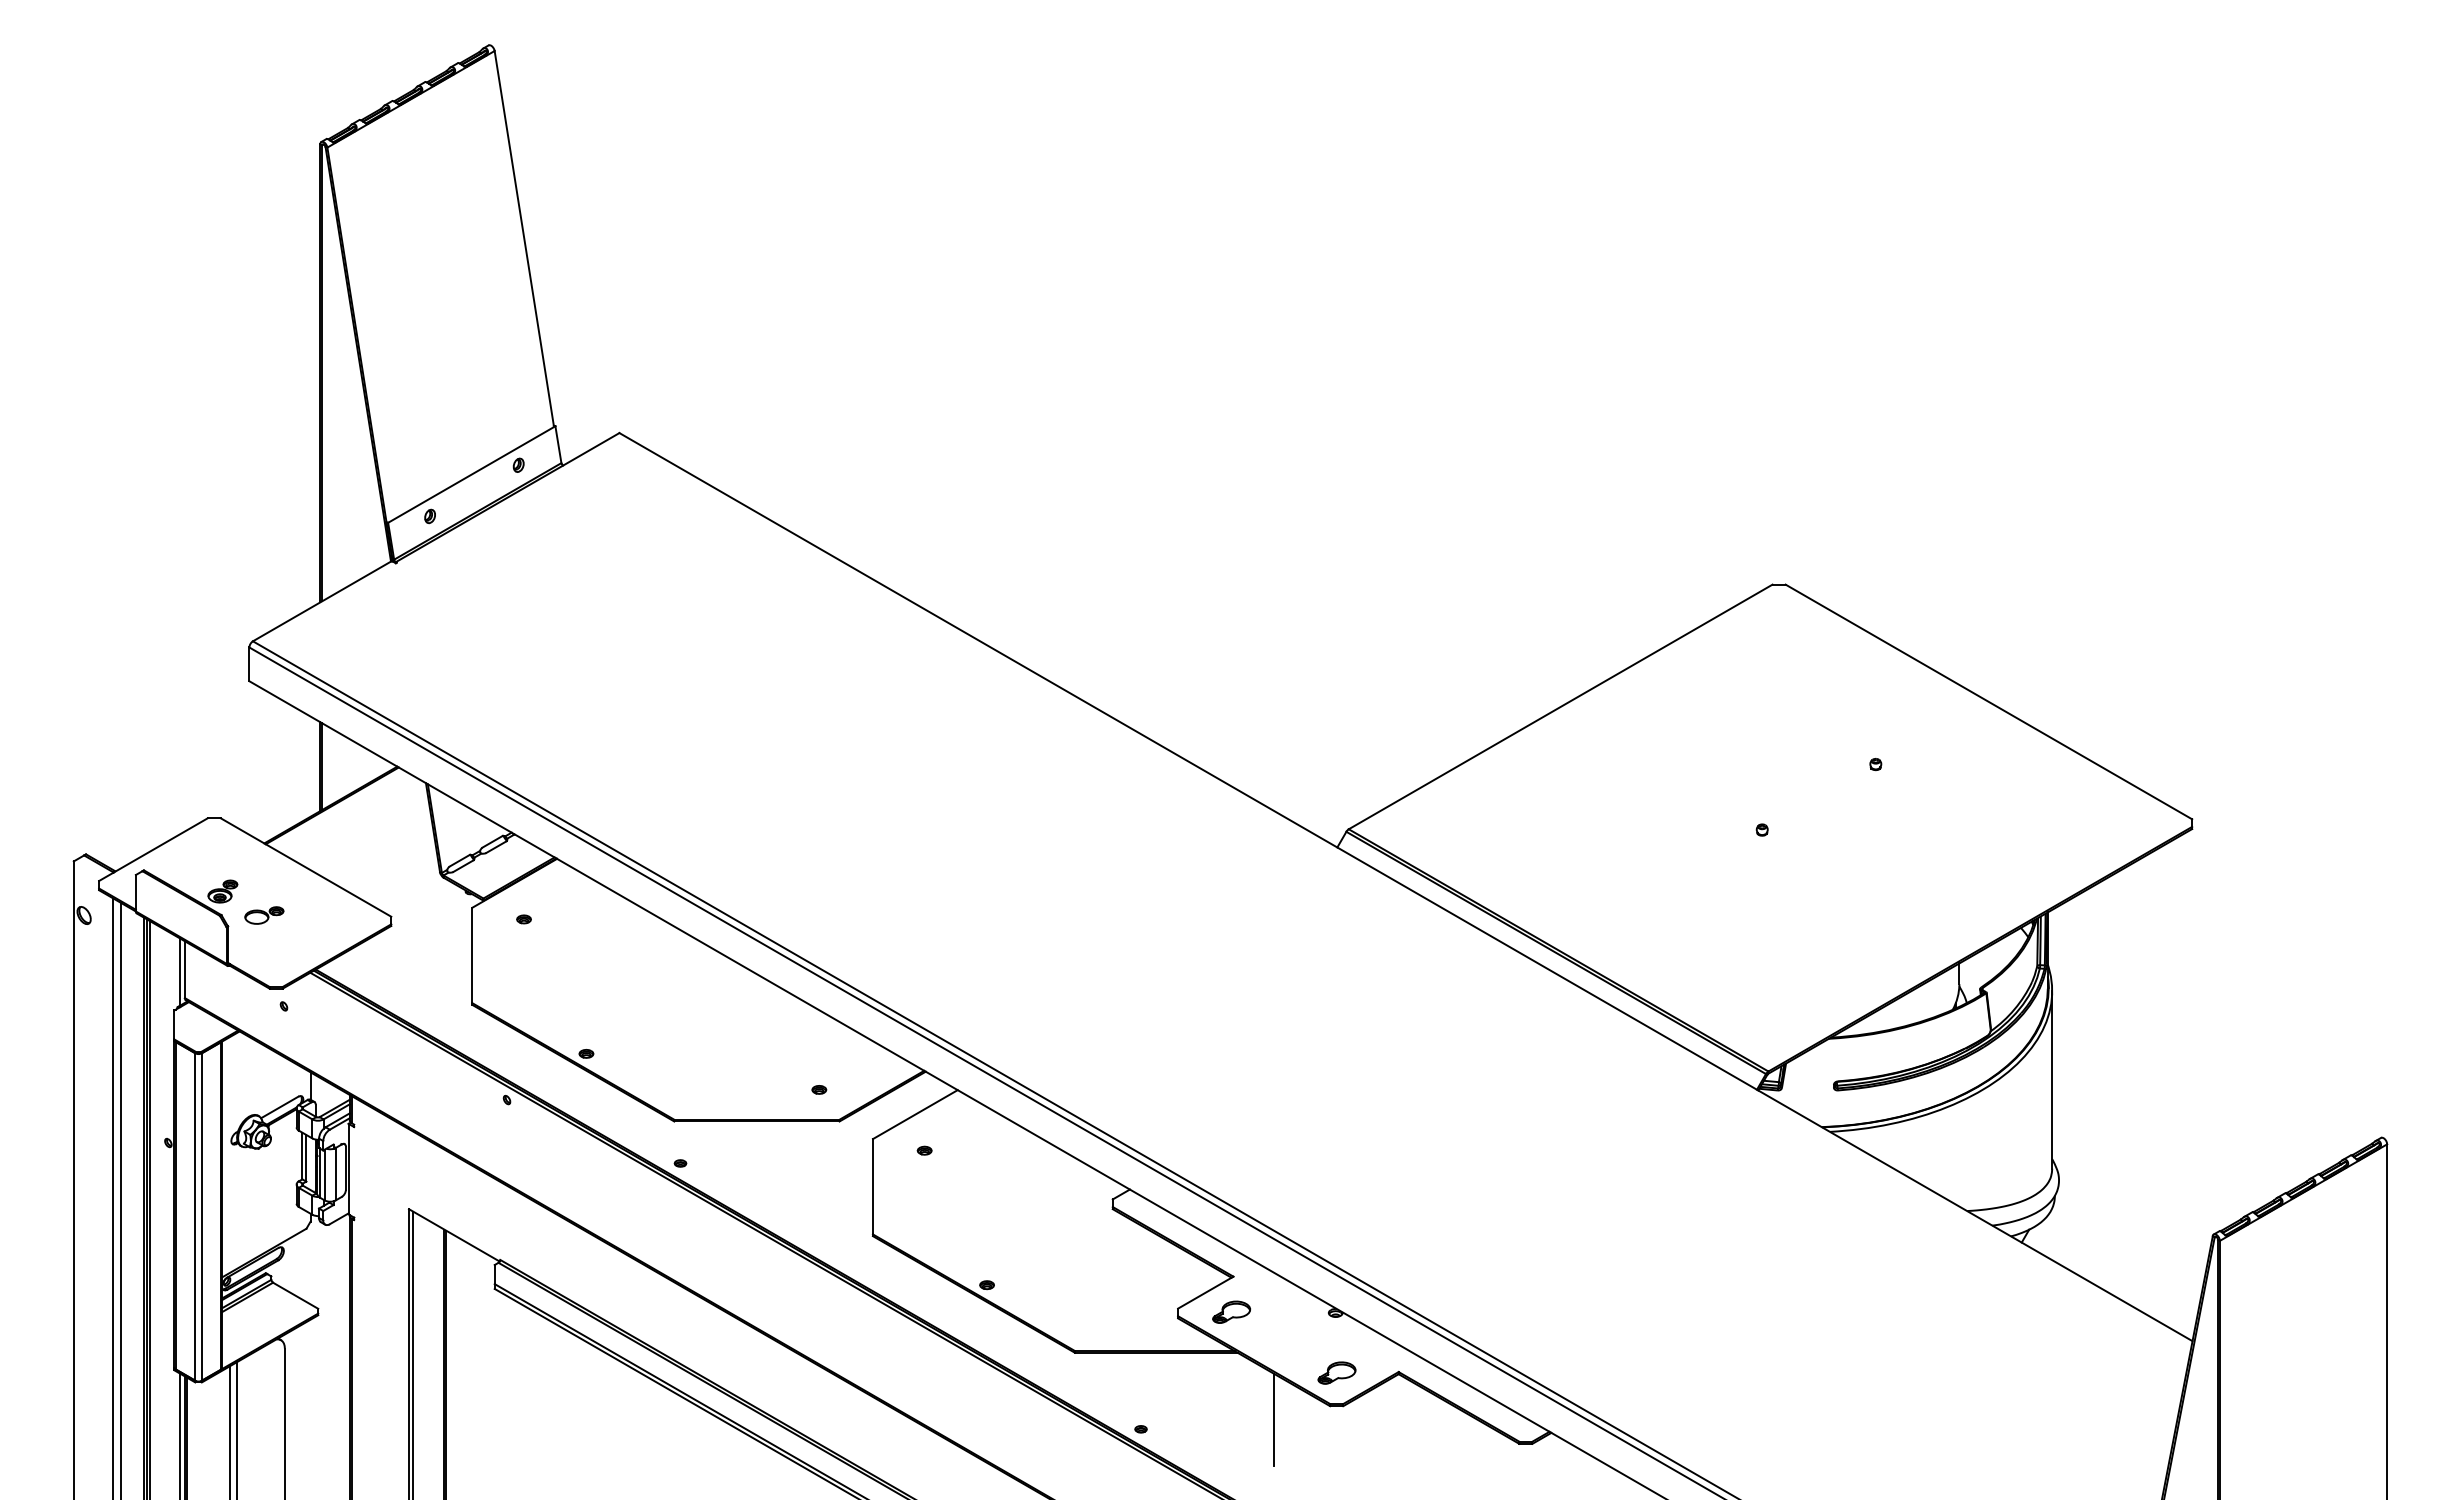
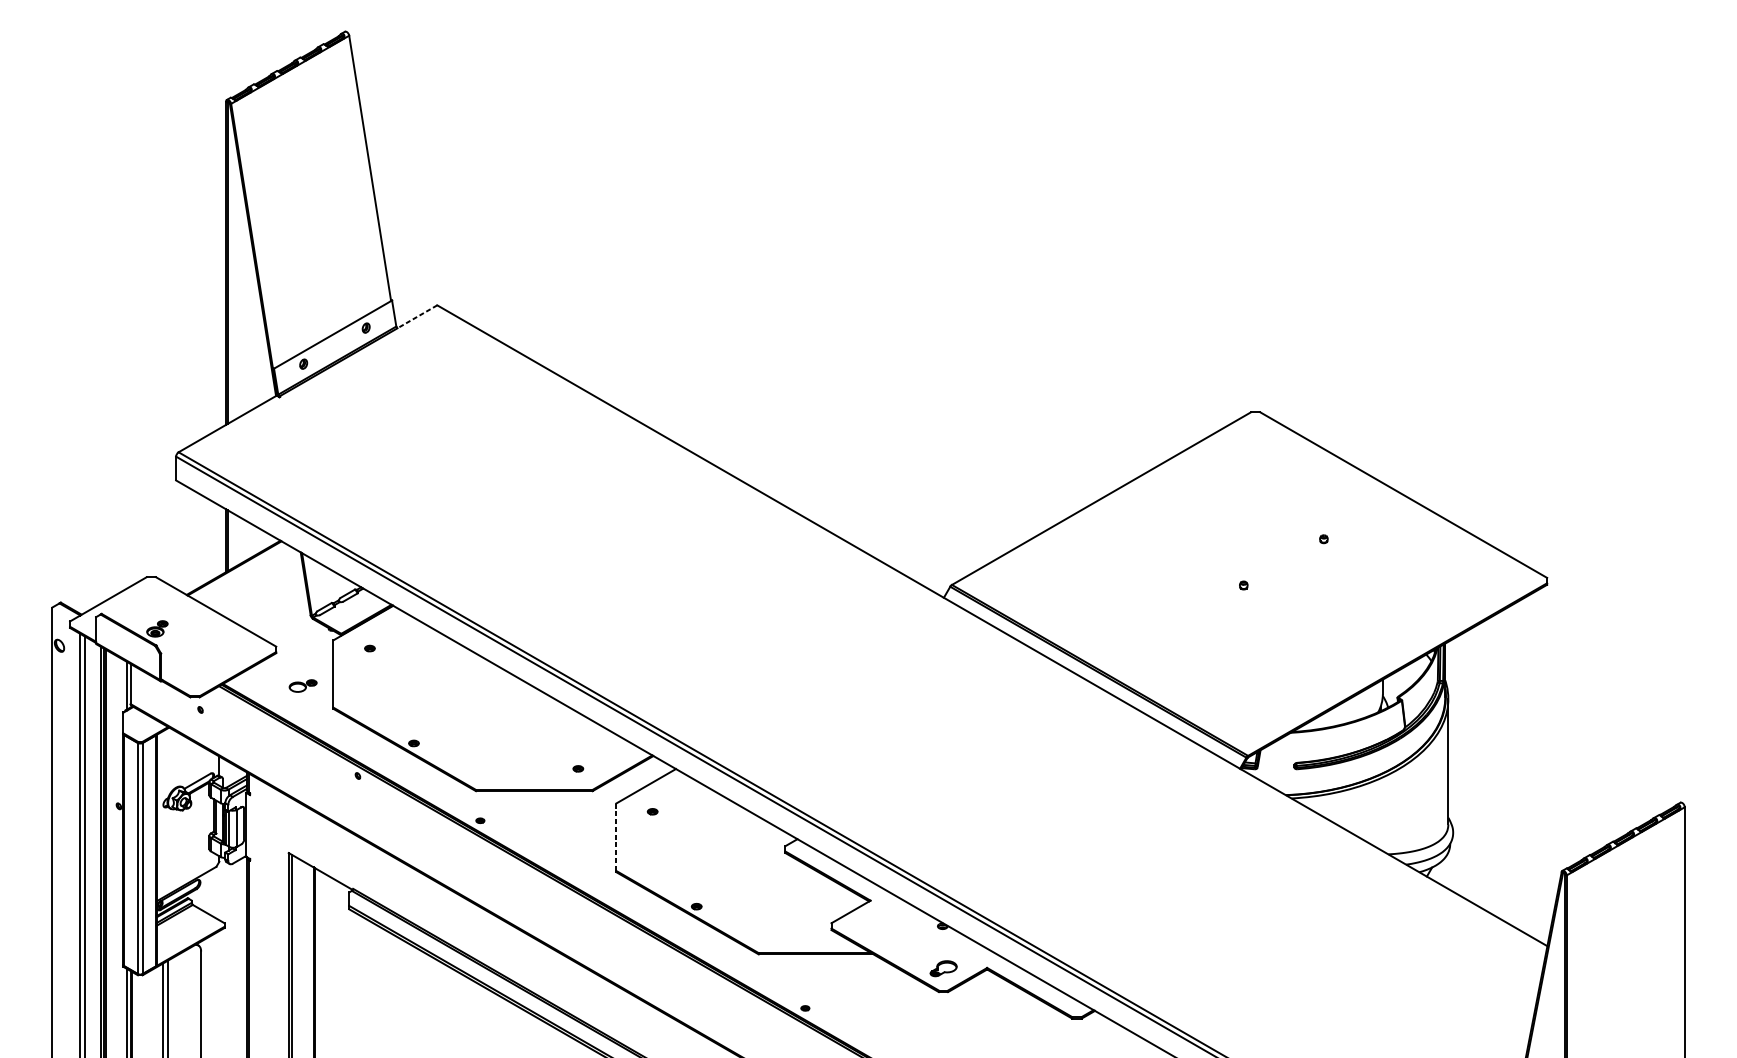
line: (591, 449) -> (417, 316), solid -> dashed
part: (264, 915) -> (303, 686), moved
line: (872, 1186) -> (615, 837), solid -> dashed
part: (1231, 1311) -> (869, 925), removed
line: (1273, 1419) -> (898, 1001), removed

